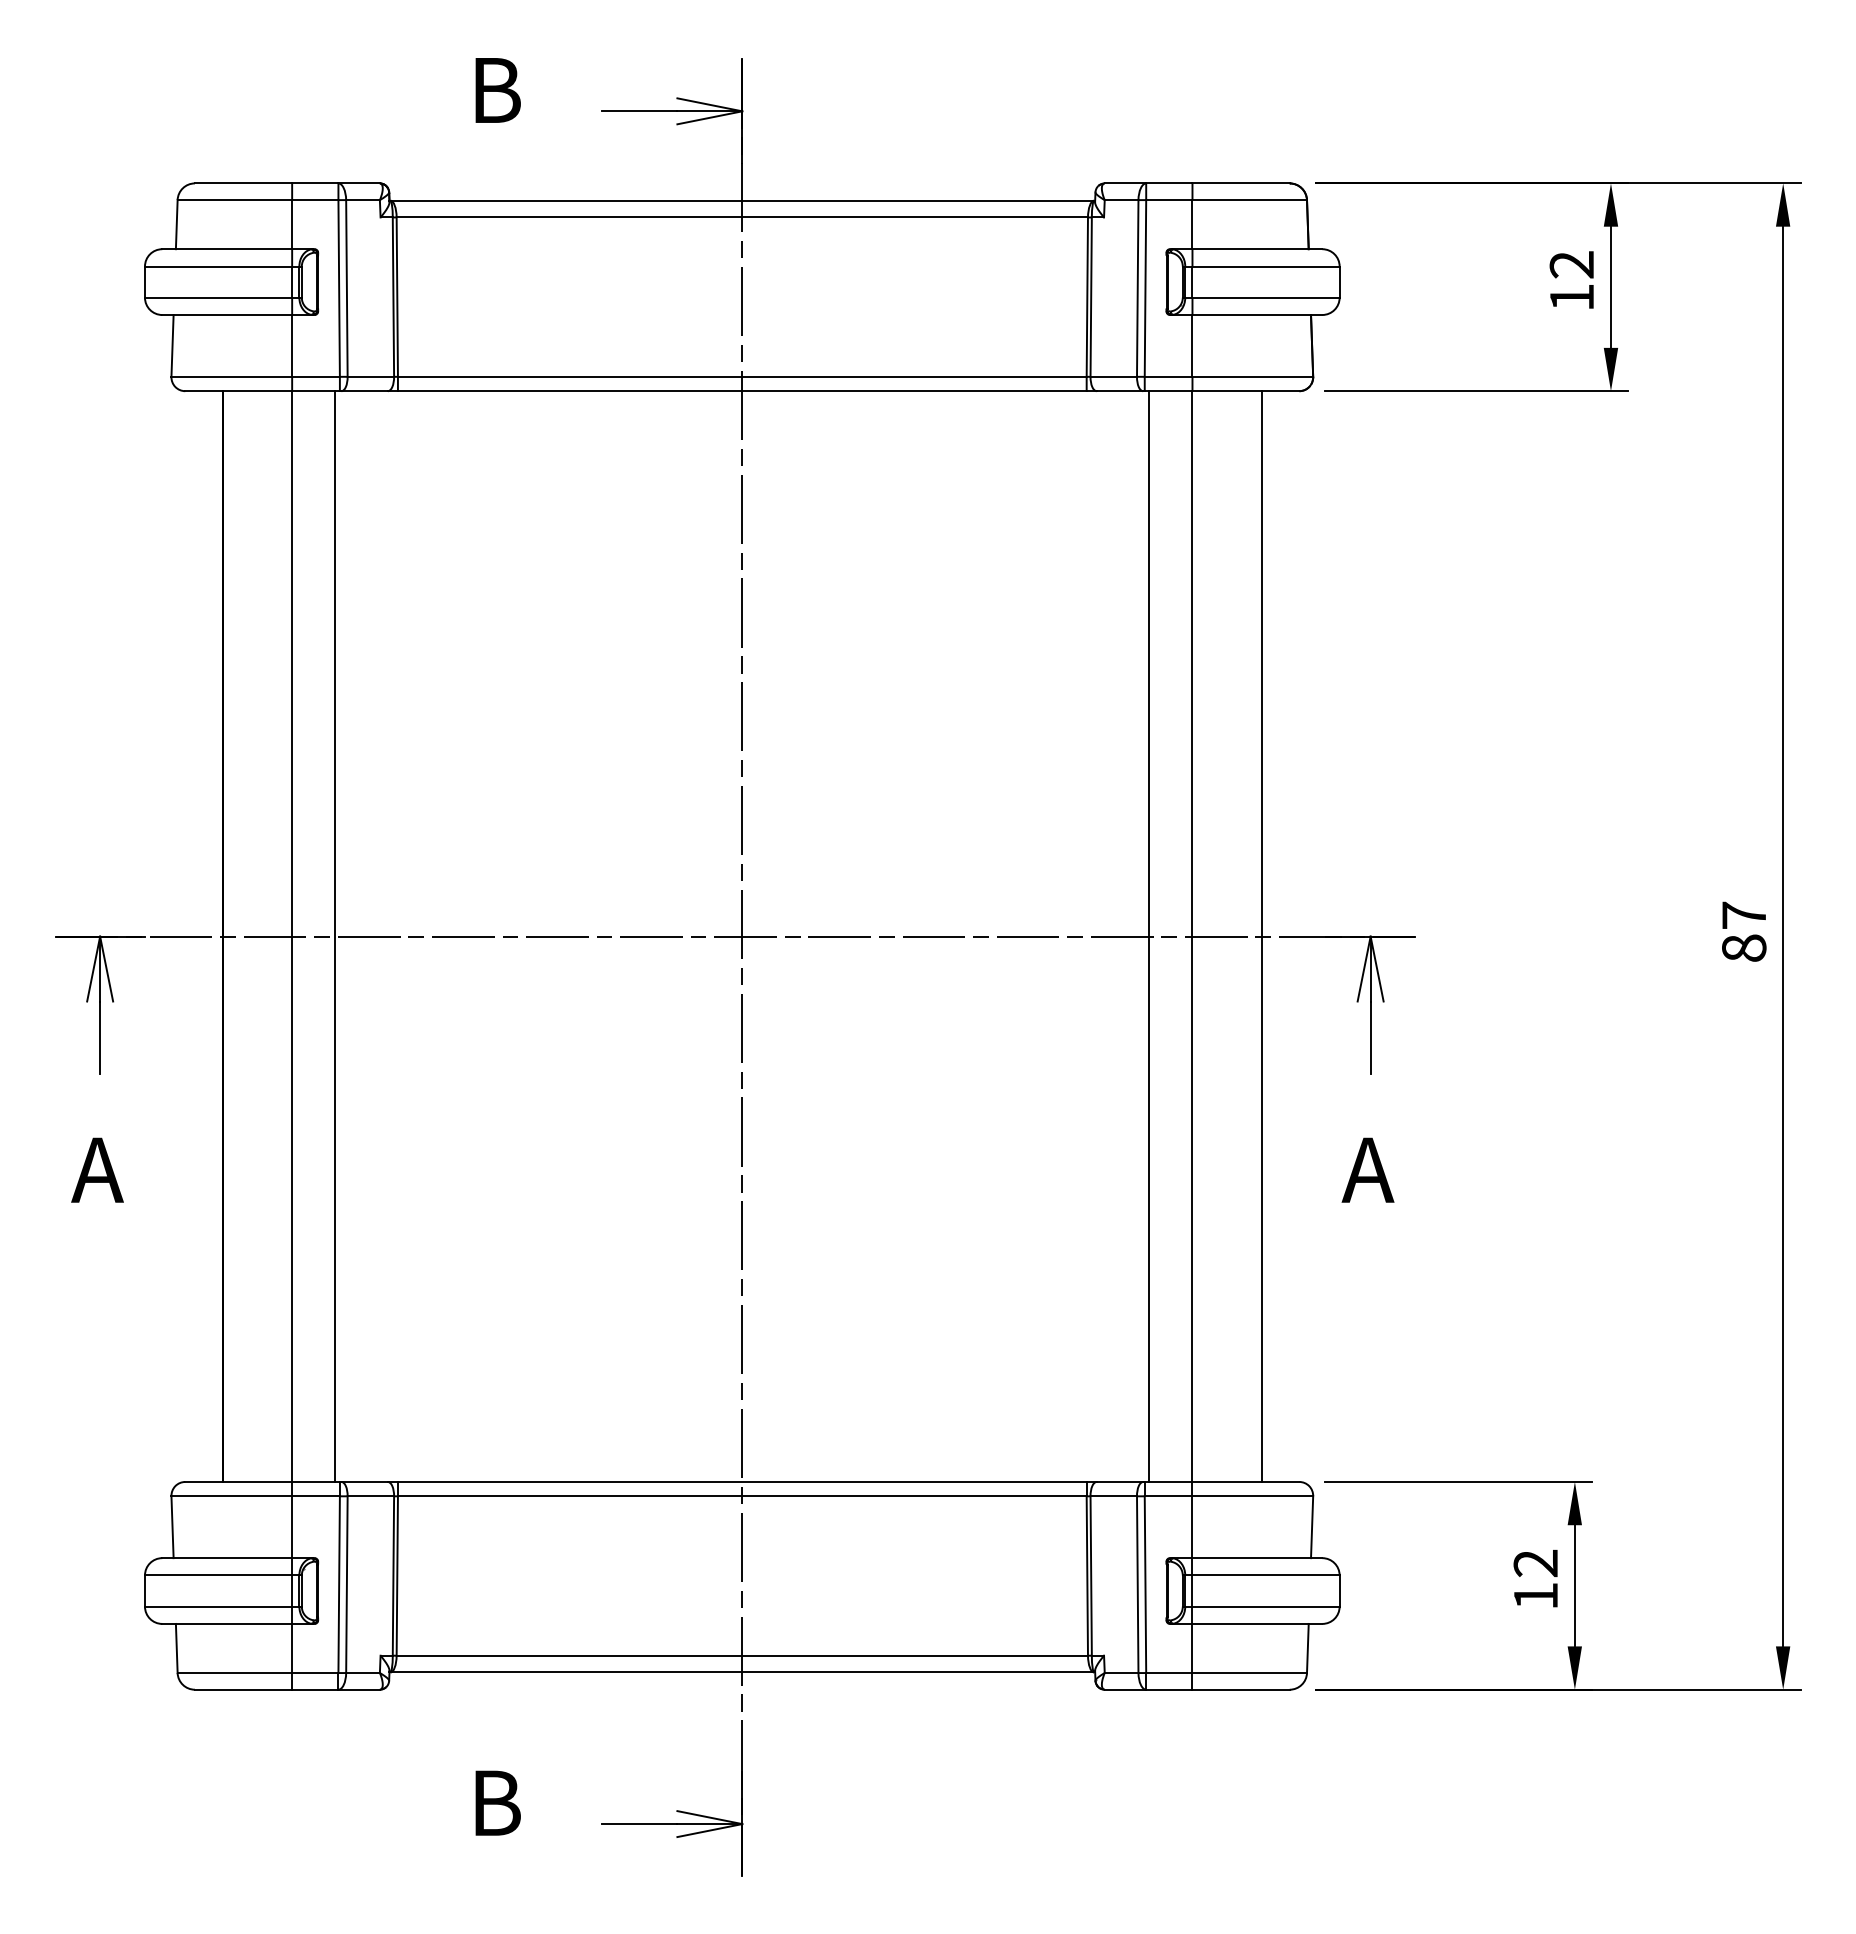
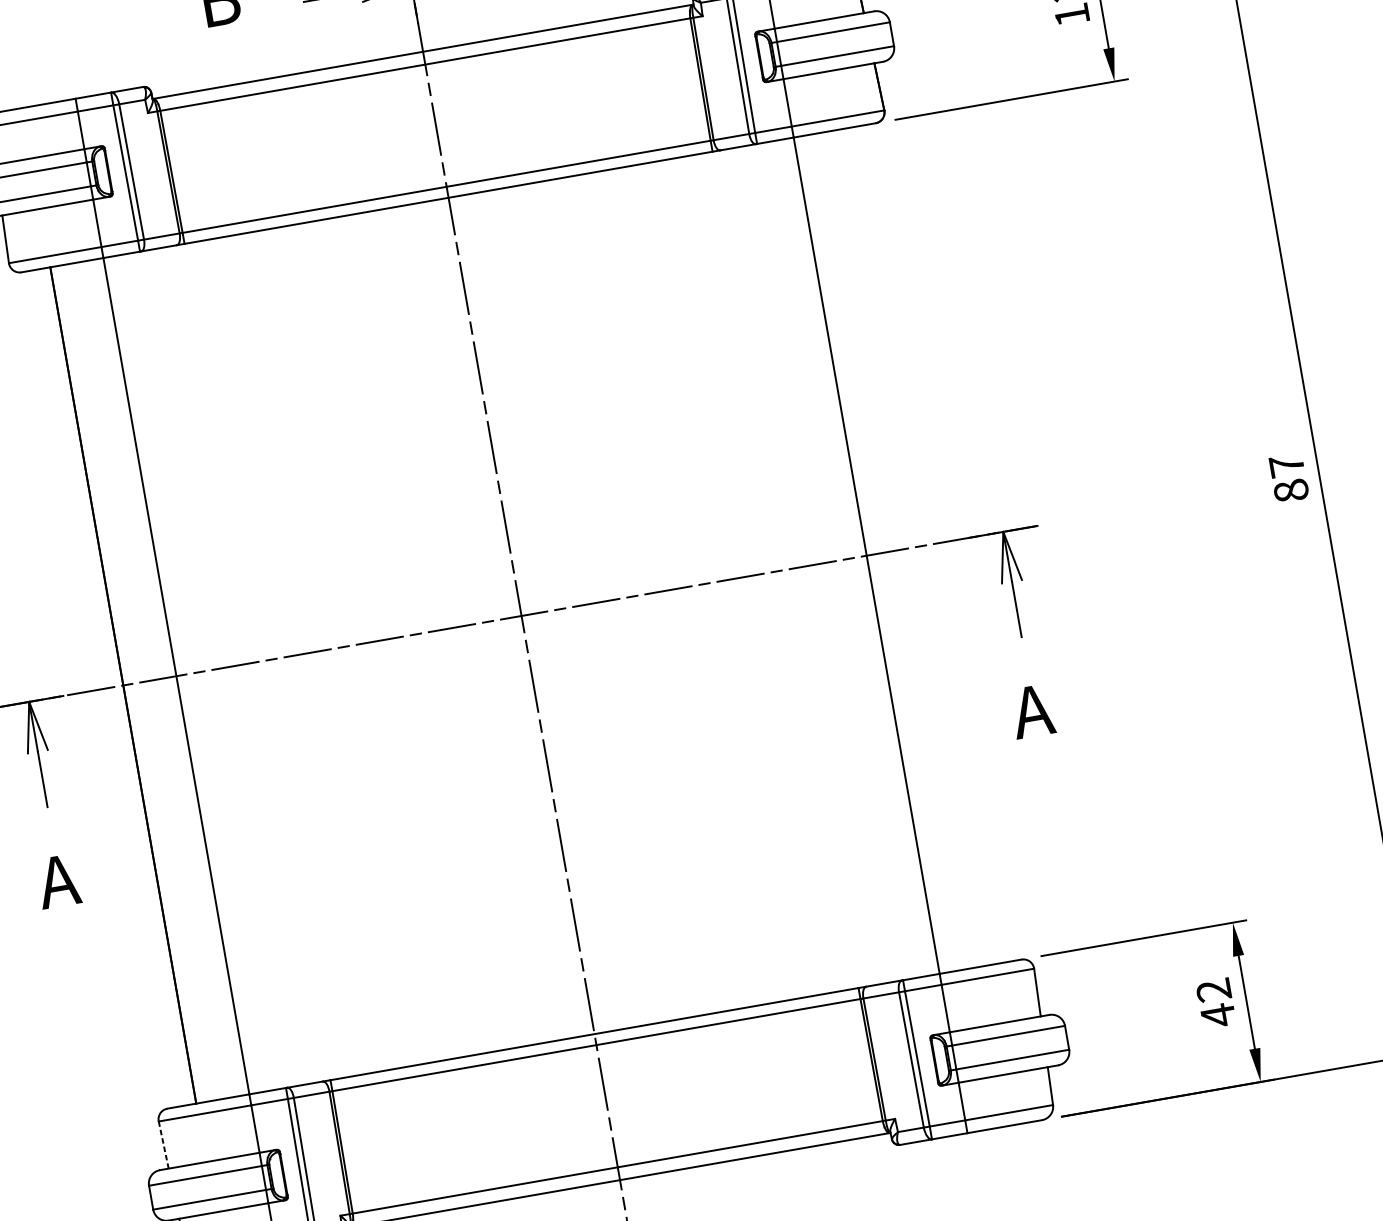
line: (335, 936) -> (209, 670), removed
line: (1149, 936) -> (833, 561), removed
line: (1261, 936) -> (919, 546), removed
line: (172, 1527) -> (163, 1145), solid -> dashed
text: (1535, 1596) -> (1218, 1015), 12 -> 42

